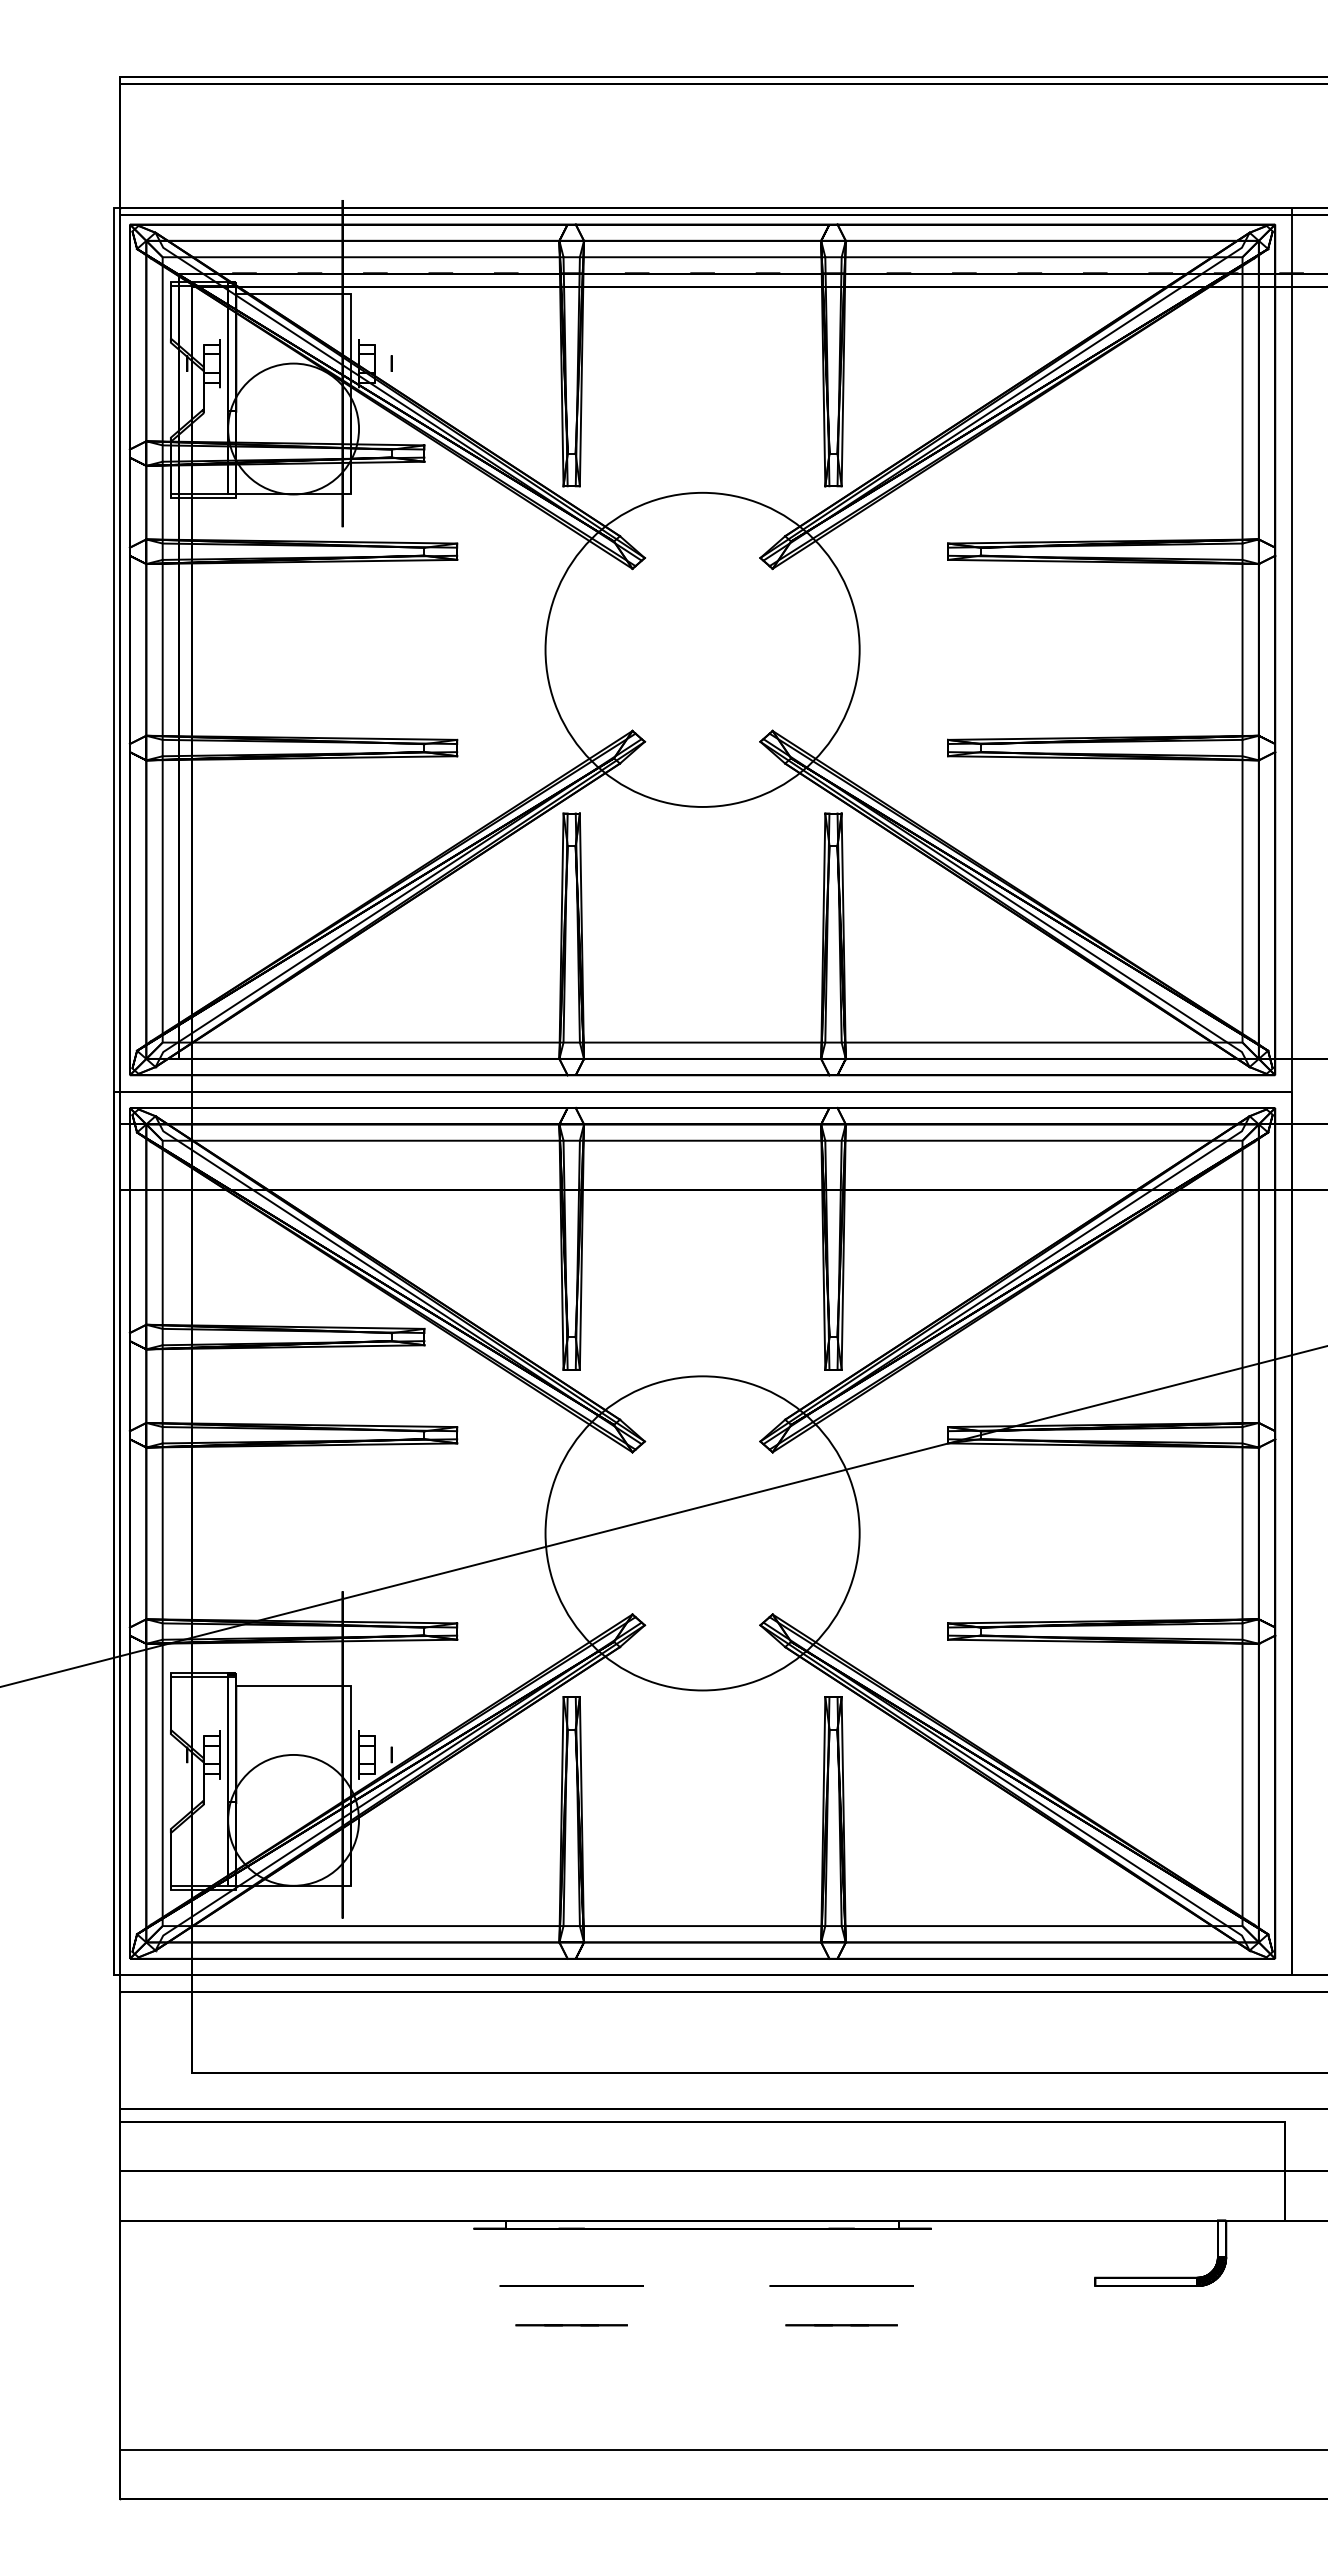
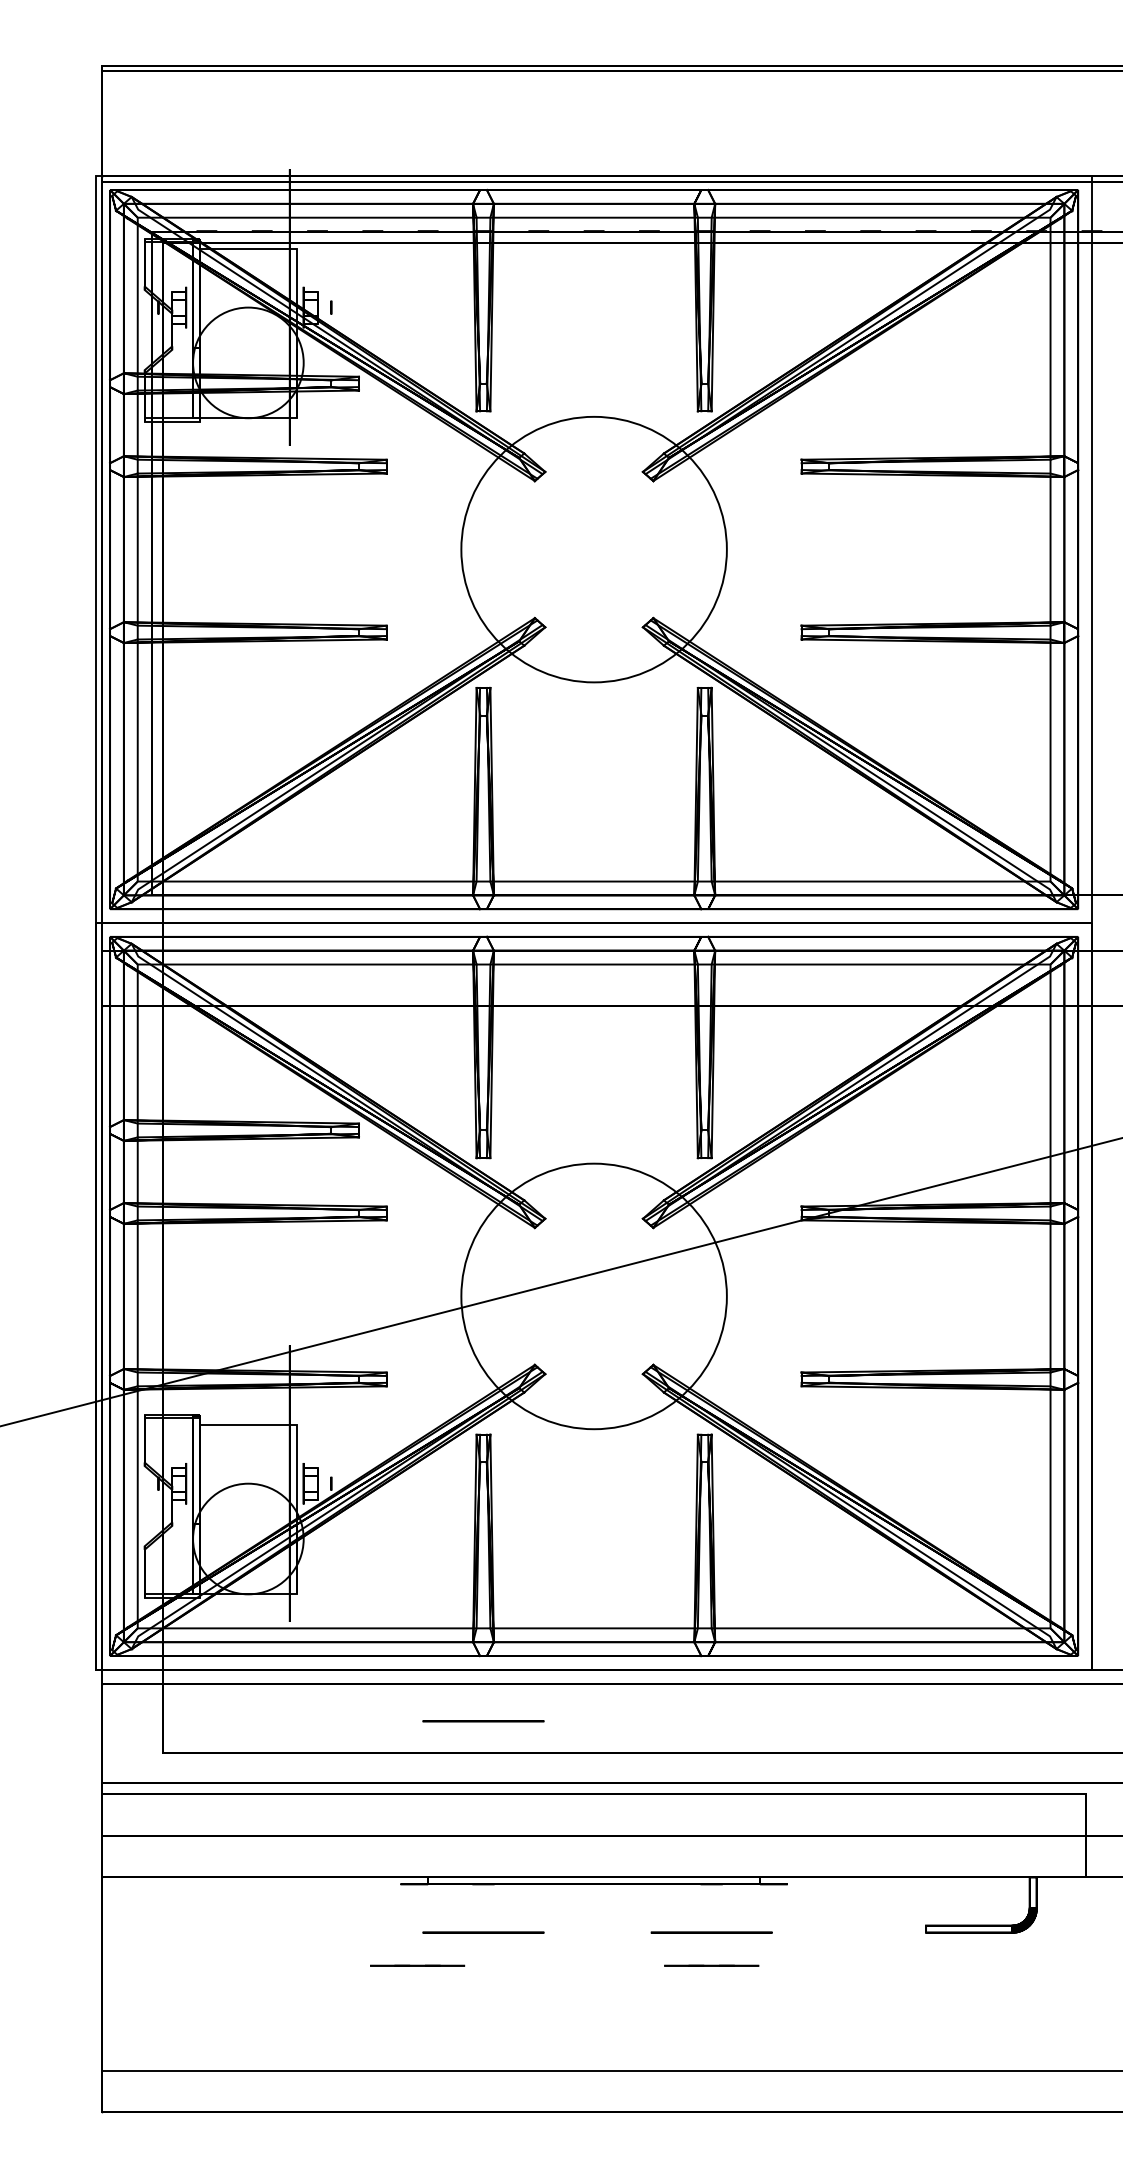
circle: (571, 2035) -> (483, 1720), added
line: (571, 2325) -> (417, 1965), moved

